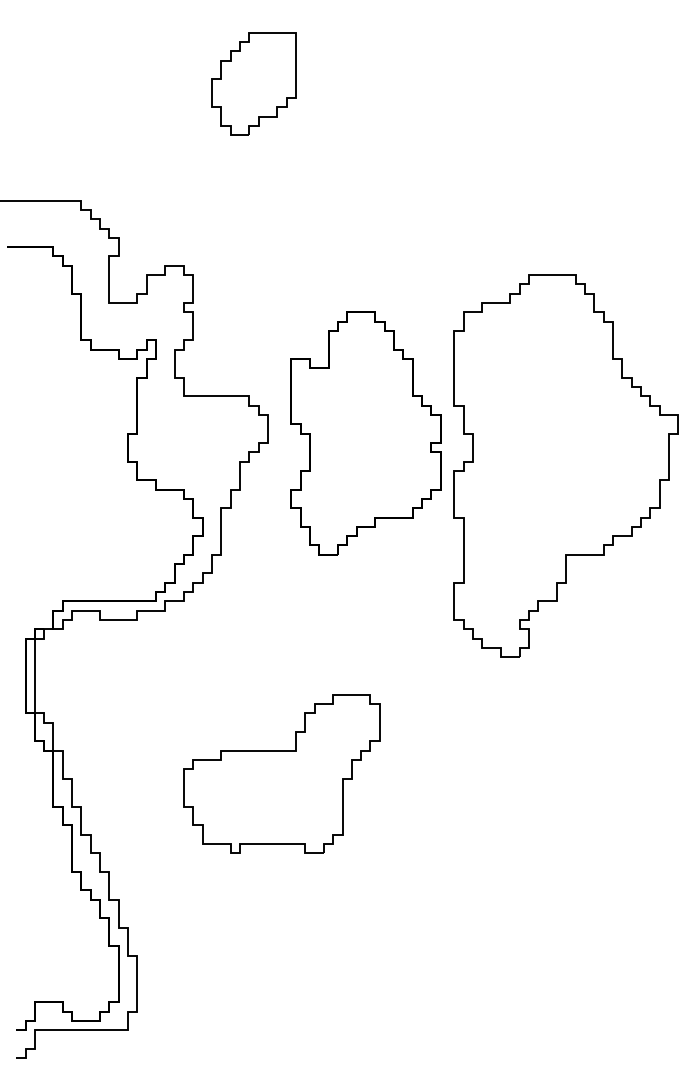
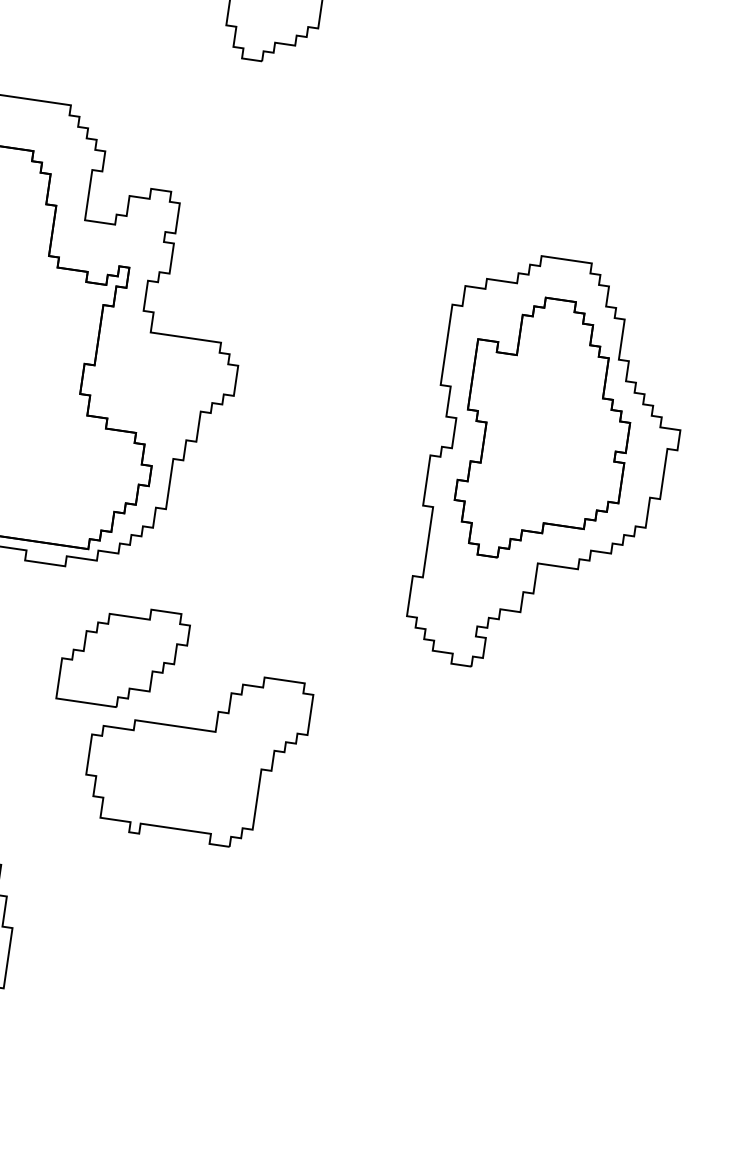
part: (365, 433) -> (546, 431), moved
part: (202, 694) -> (123, 656), added

